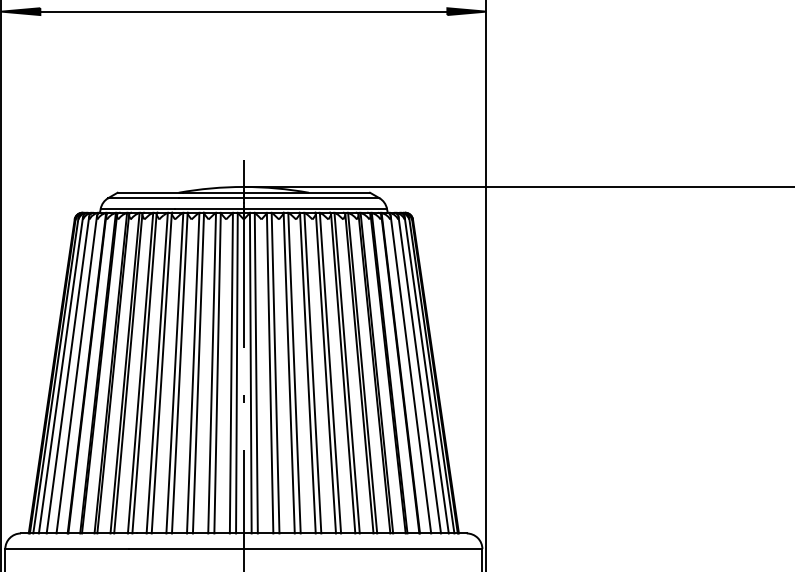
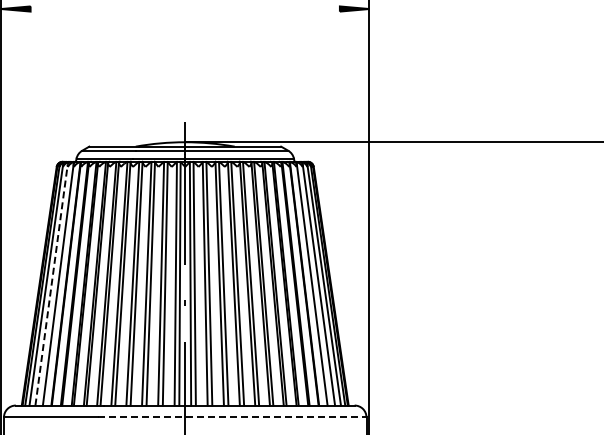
line: (242, 12) -> (184, 9), removed
line: (67, 374) -> (51, 284), solid -> dashed
line: (306, 549) -> (232, 417), solid -> dashed

